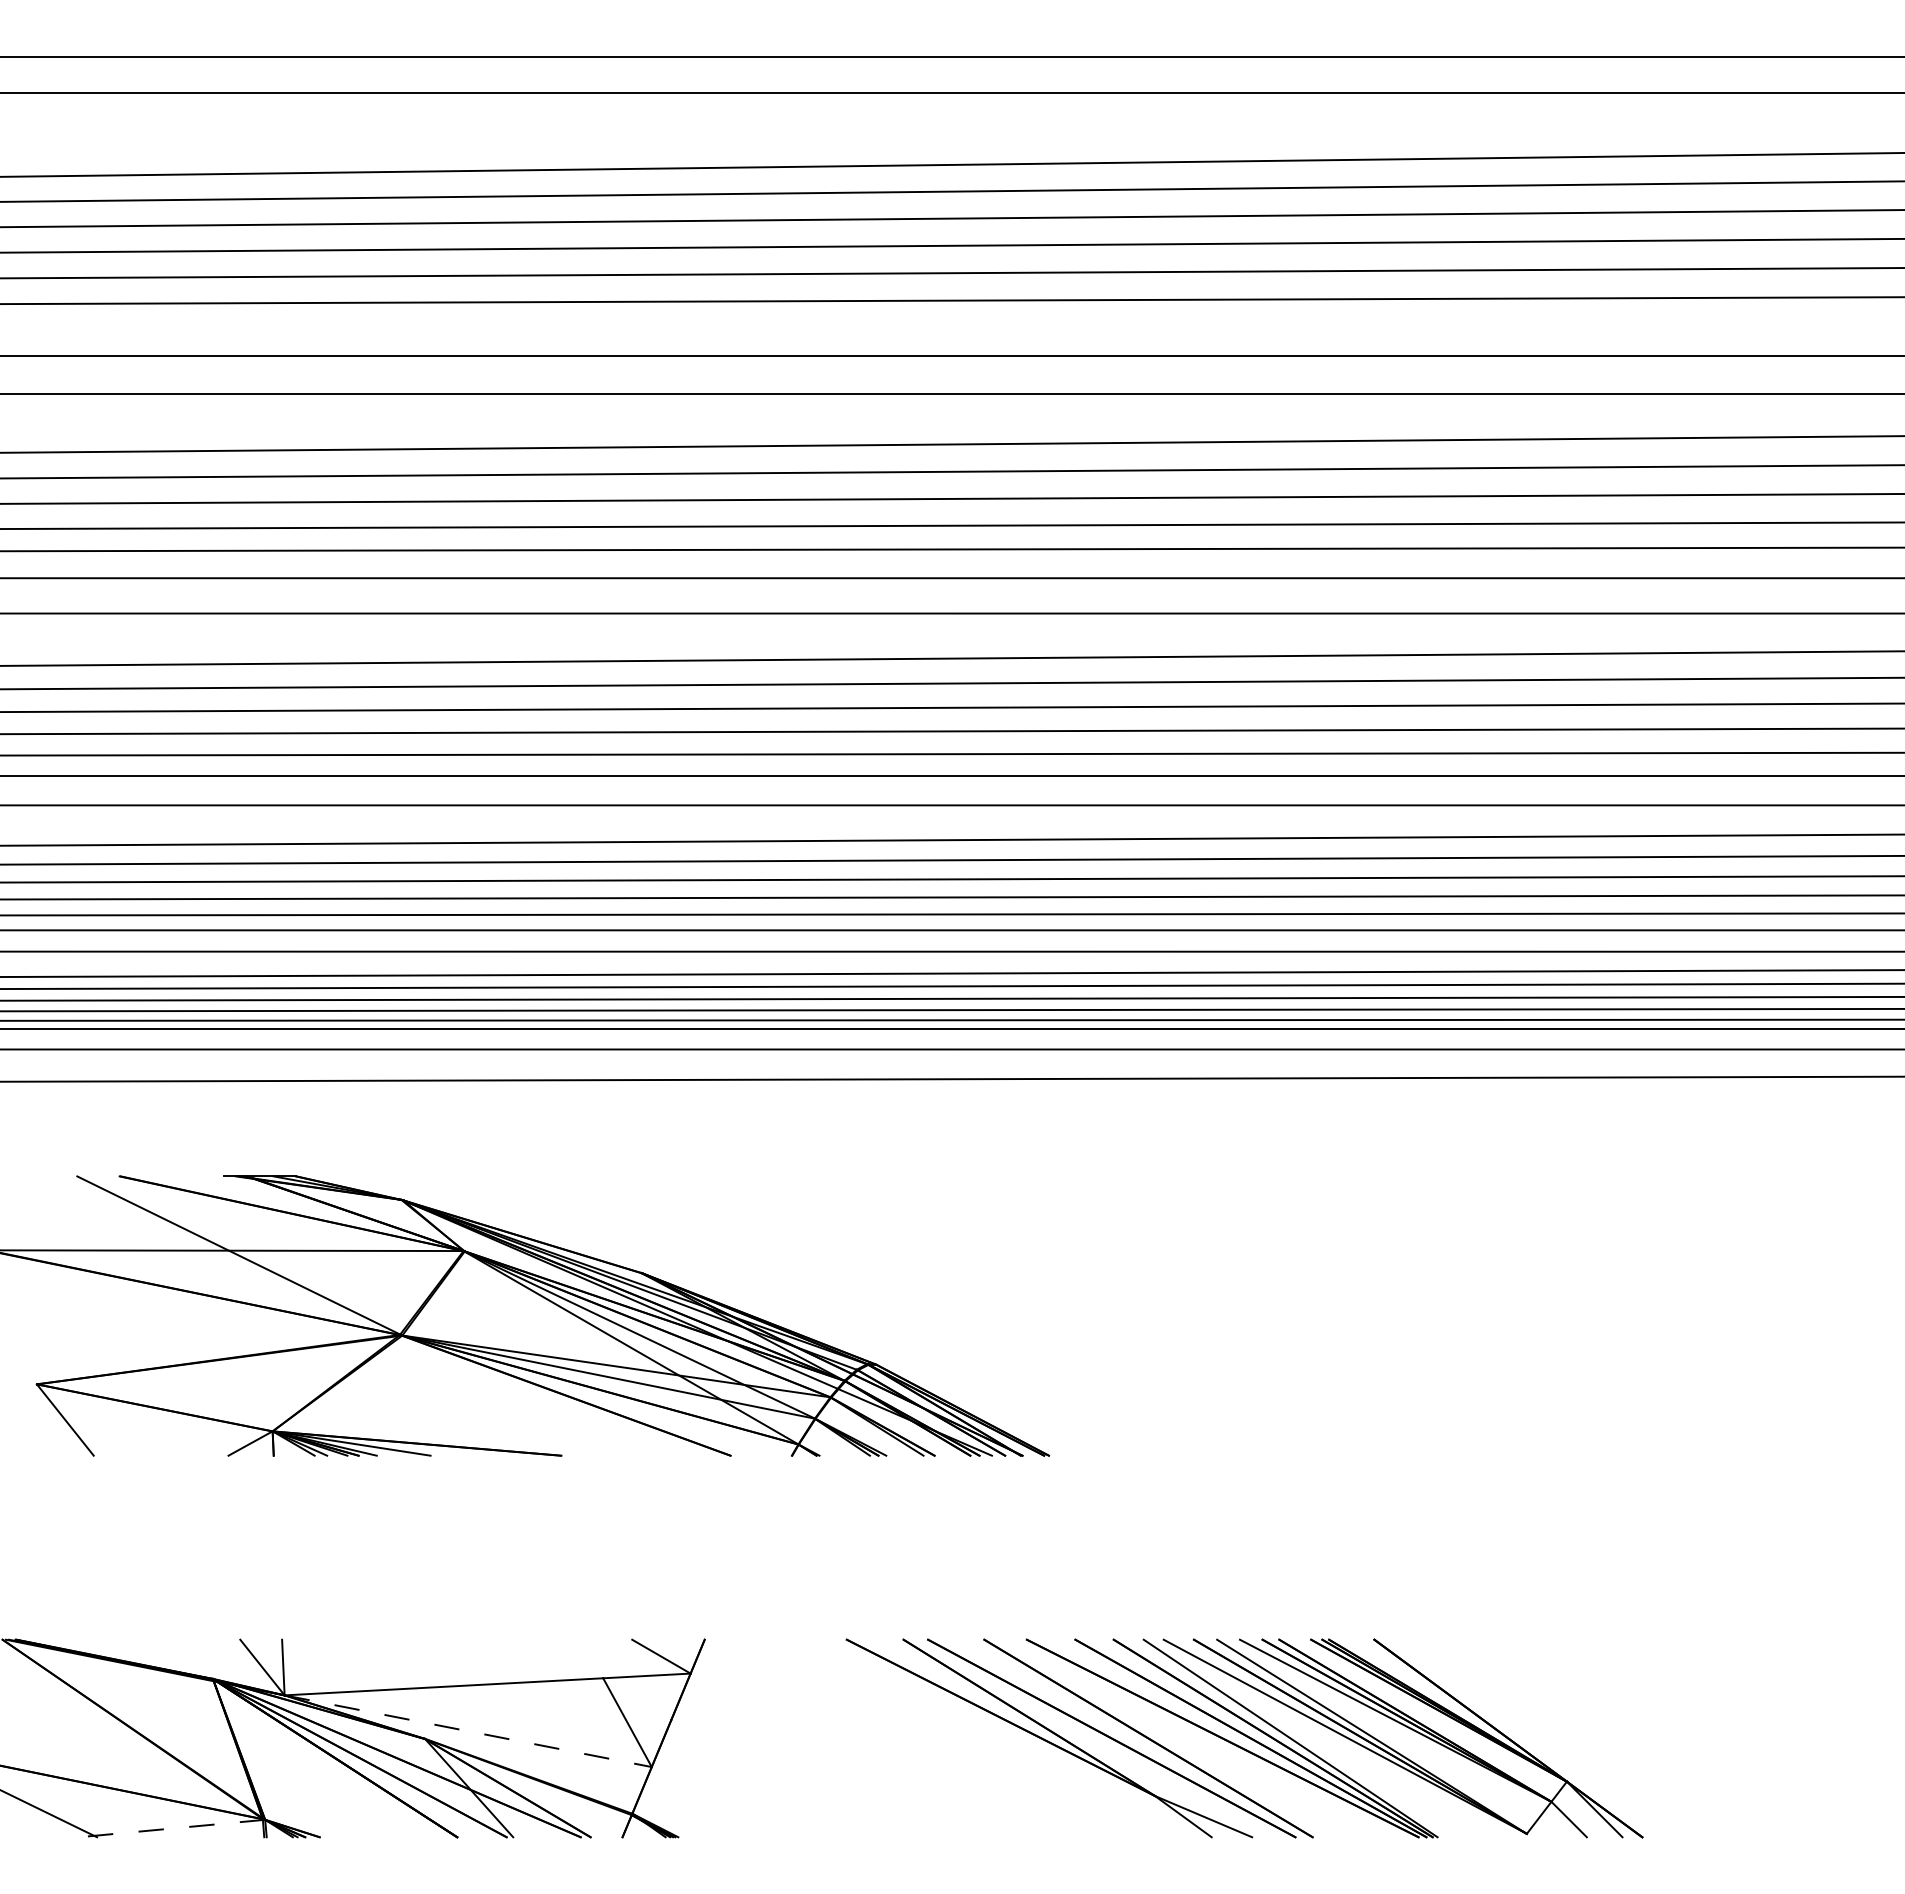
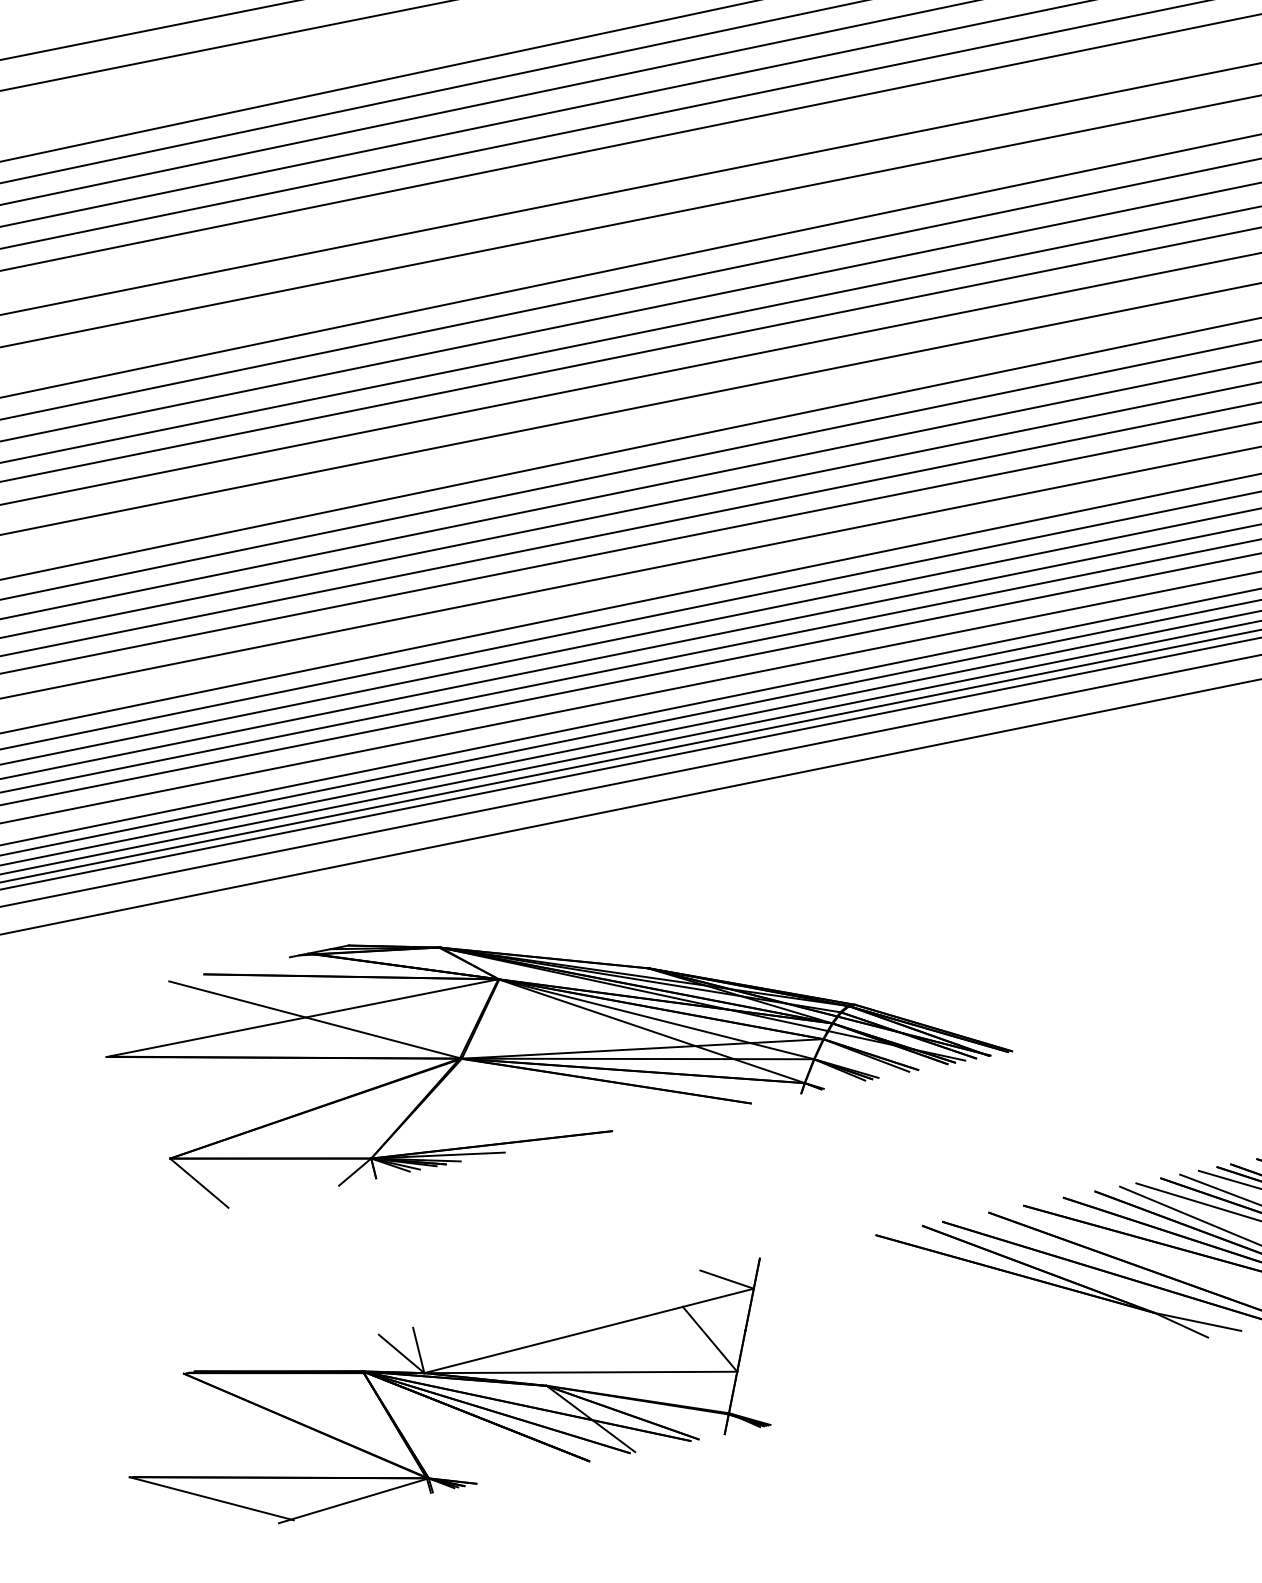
line: (468, 1731) -> (581, 1372), dashed -> solid
line: (171, 1828) -> (353, 1500), dashed -> solid

